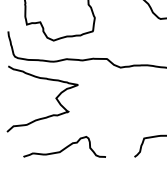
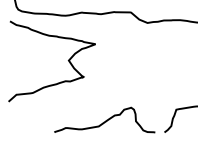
curve: (64, 147) -> (104, 120), moved

